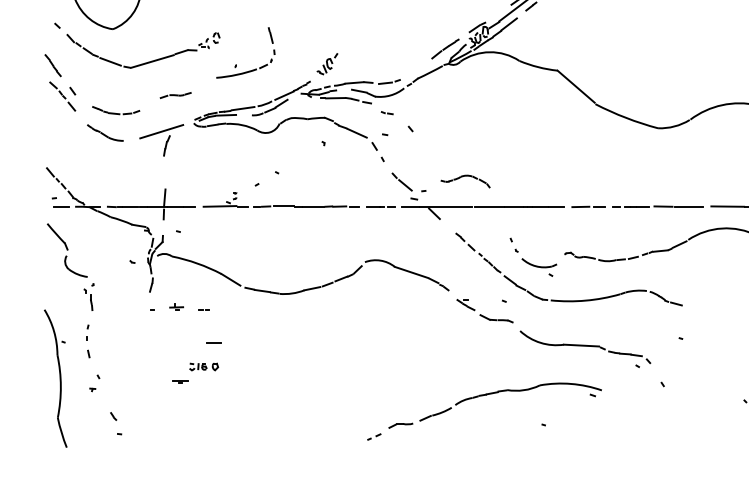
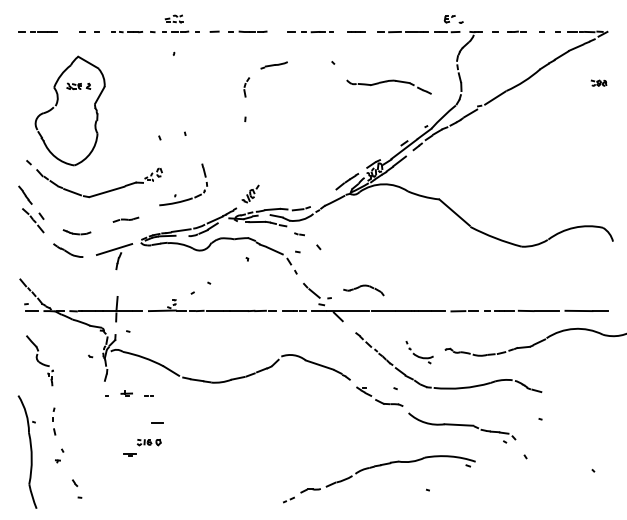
part: (115, 110) -> (76, 232), size x0.7
part: (533, 257) -> (419, 352), size x0.7
part: (70, 266) -> (39, 360), size x0.7

